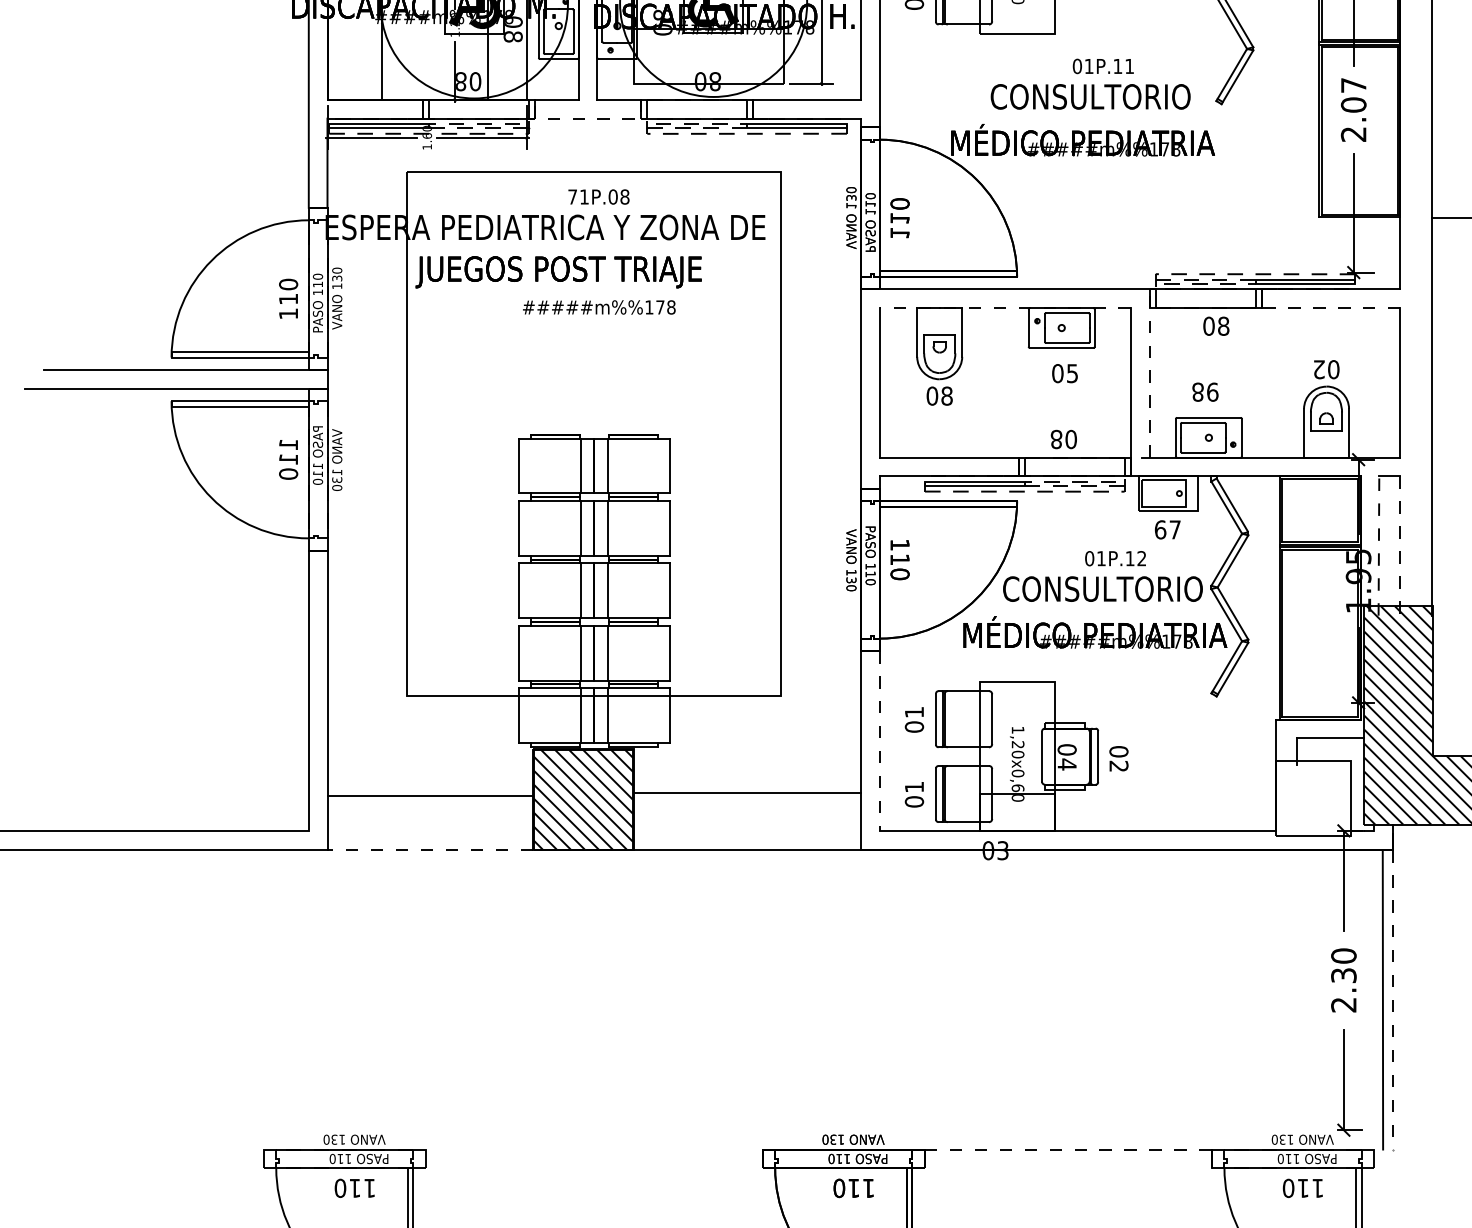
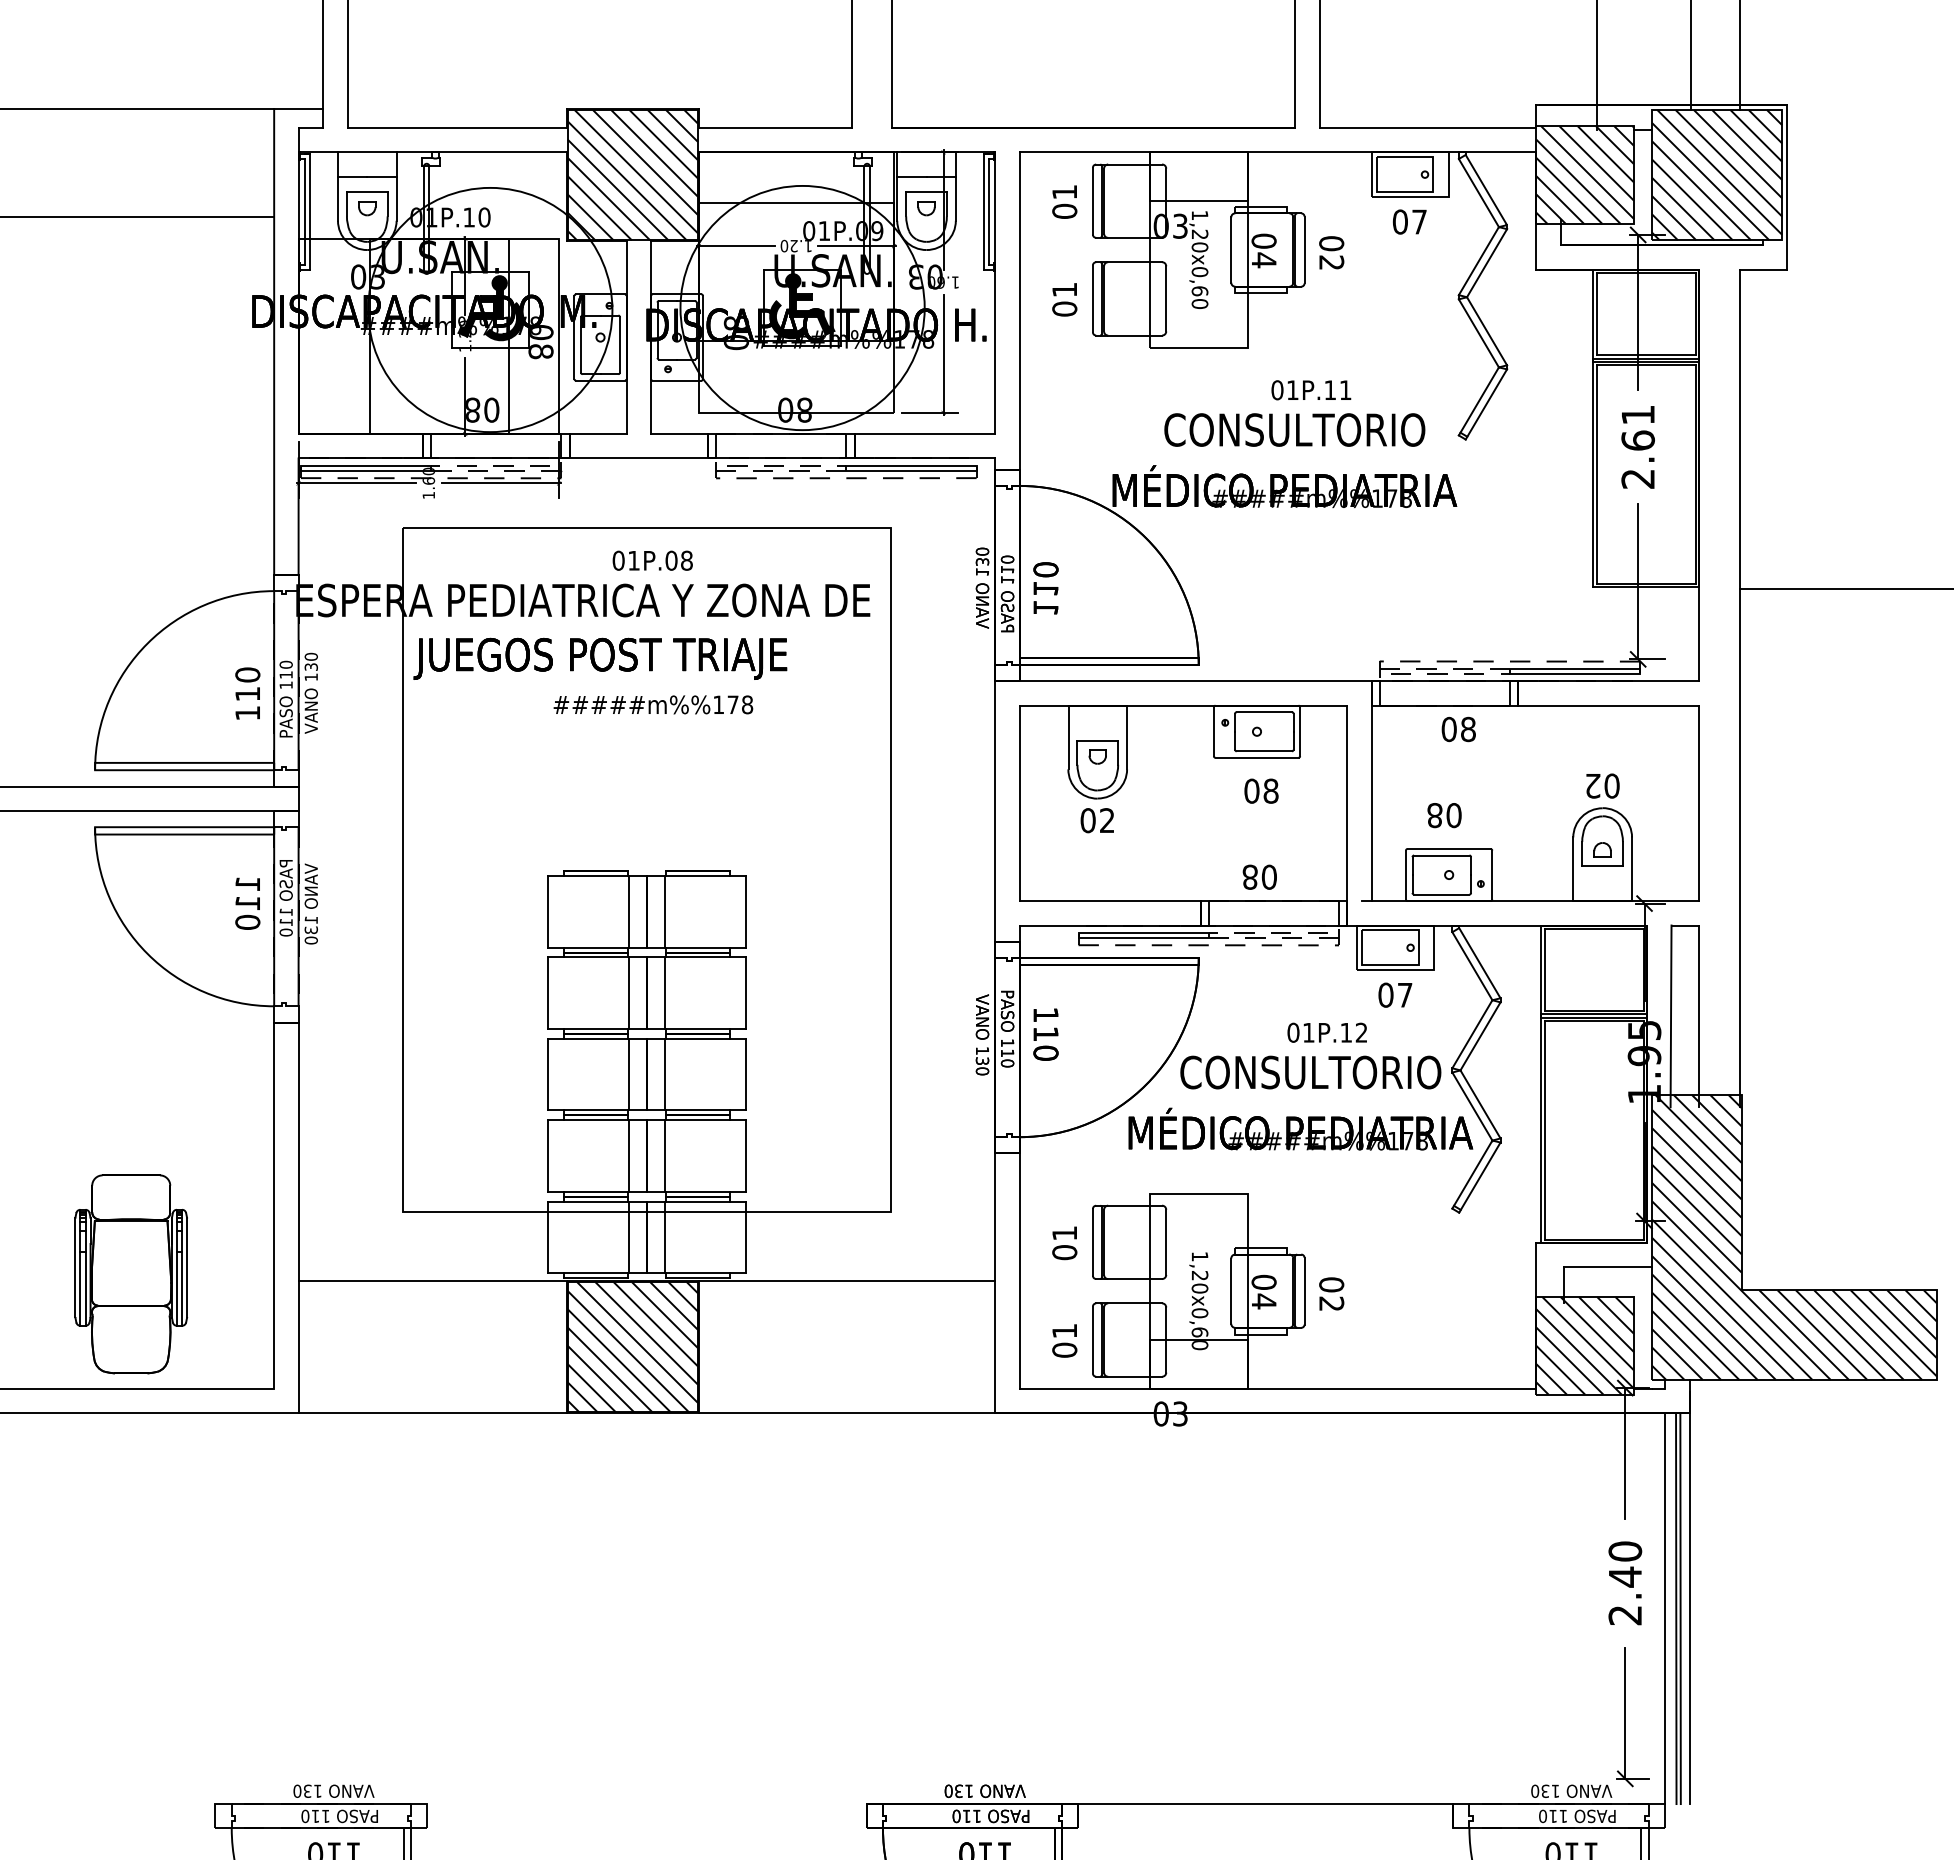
text: (1353, 94) -> (1637, 427), 2.07 -> 2.61
line: (587, 118) -> (638, 458), dashed -> solid
text: (572, 196) -> (618, 560), 71P.08 -> 01P.08
line: (1005, 307) -> (1183, 705), dashed -> solid
line: (1331, 307) -> (1608, 705), dashed -> solid
text: (1072, 373) -> (1270, 790), 05 -> 08
line: (1149, 373) -> (1371, 791), dashed -> solid
text: (1212, 392) -> (1453, 815), 98 -> 08
text: (946, 396) -> (1106, 820), 08 -> 02
text: (1160, 529) -> (1385, 994), 67 -> 07
line: (1379, 546) -> (1671, 1016), dashed -> solid
line: (1400, 546) -> (1699, 1016), dashed -> solid
line: (879, 741) -> (1019, 1271), dashed -> solid
part: (198, 743) -> (130, 1274), added
line: (747, 792) -> (846, 1281), moved
line: (430, 795) -> (432, 1281), moved
hatch: (1313, 798) -> (1585, 1345), added
line: (430, 850) -> (432, 1413), dashed -> solid
text: (1344, 975) -> (1625, 1576), 2.30 -> 2.40
line: (1373, 999) -> (1664, 1608), added
line: (1386, 999) -> (1680, 1608), added
line: (1393, 1000) -> (1689, 1609), dashed -> solid
line: (1069, 1149) -> (1266, 1804), dashed -> solid

